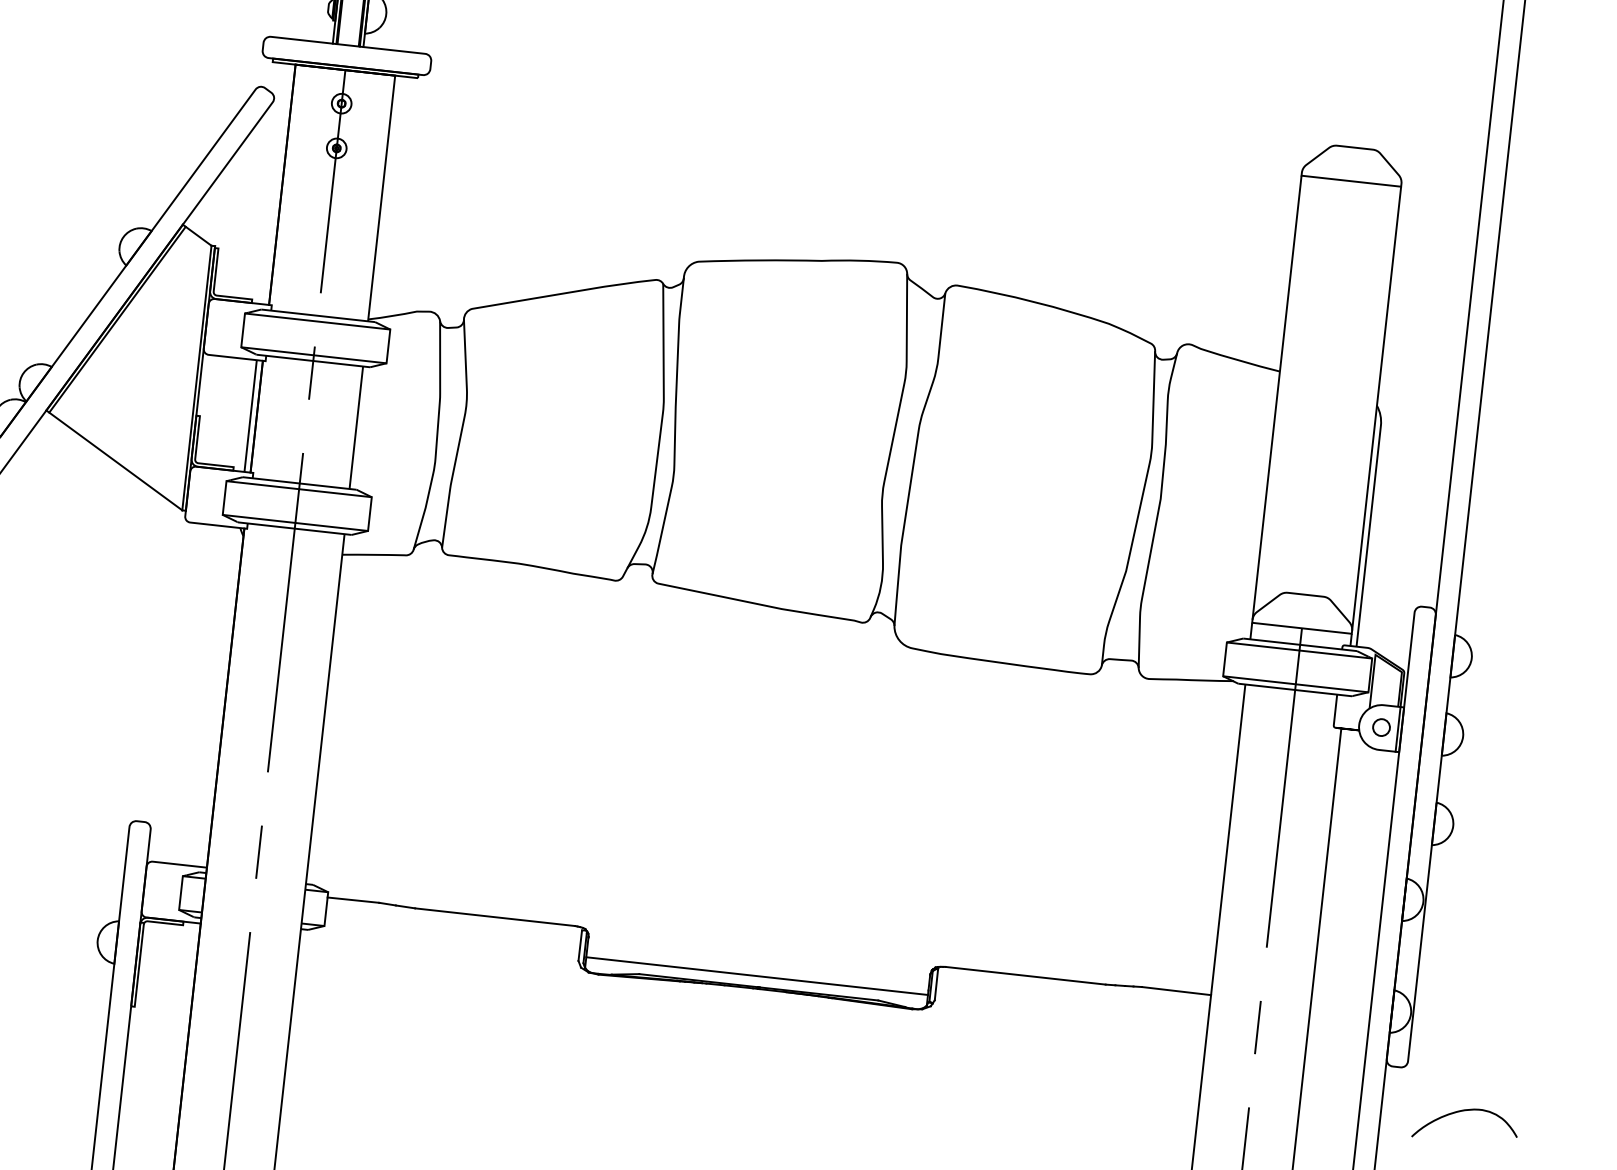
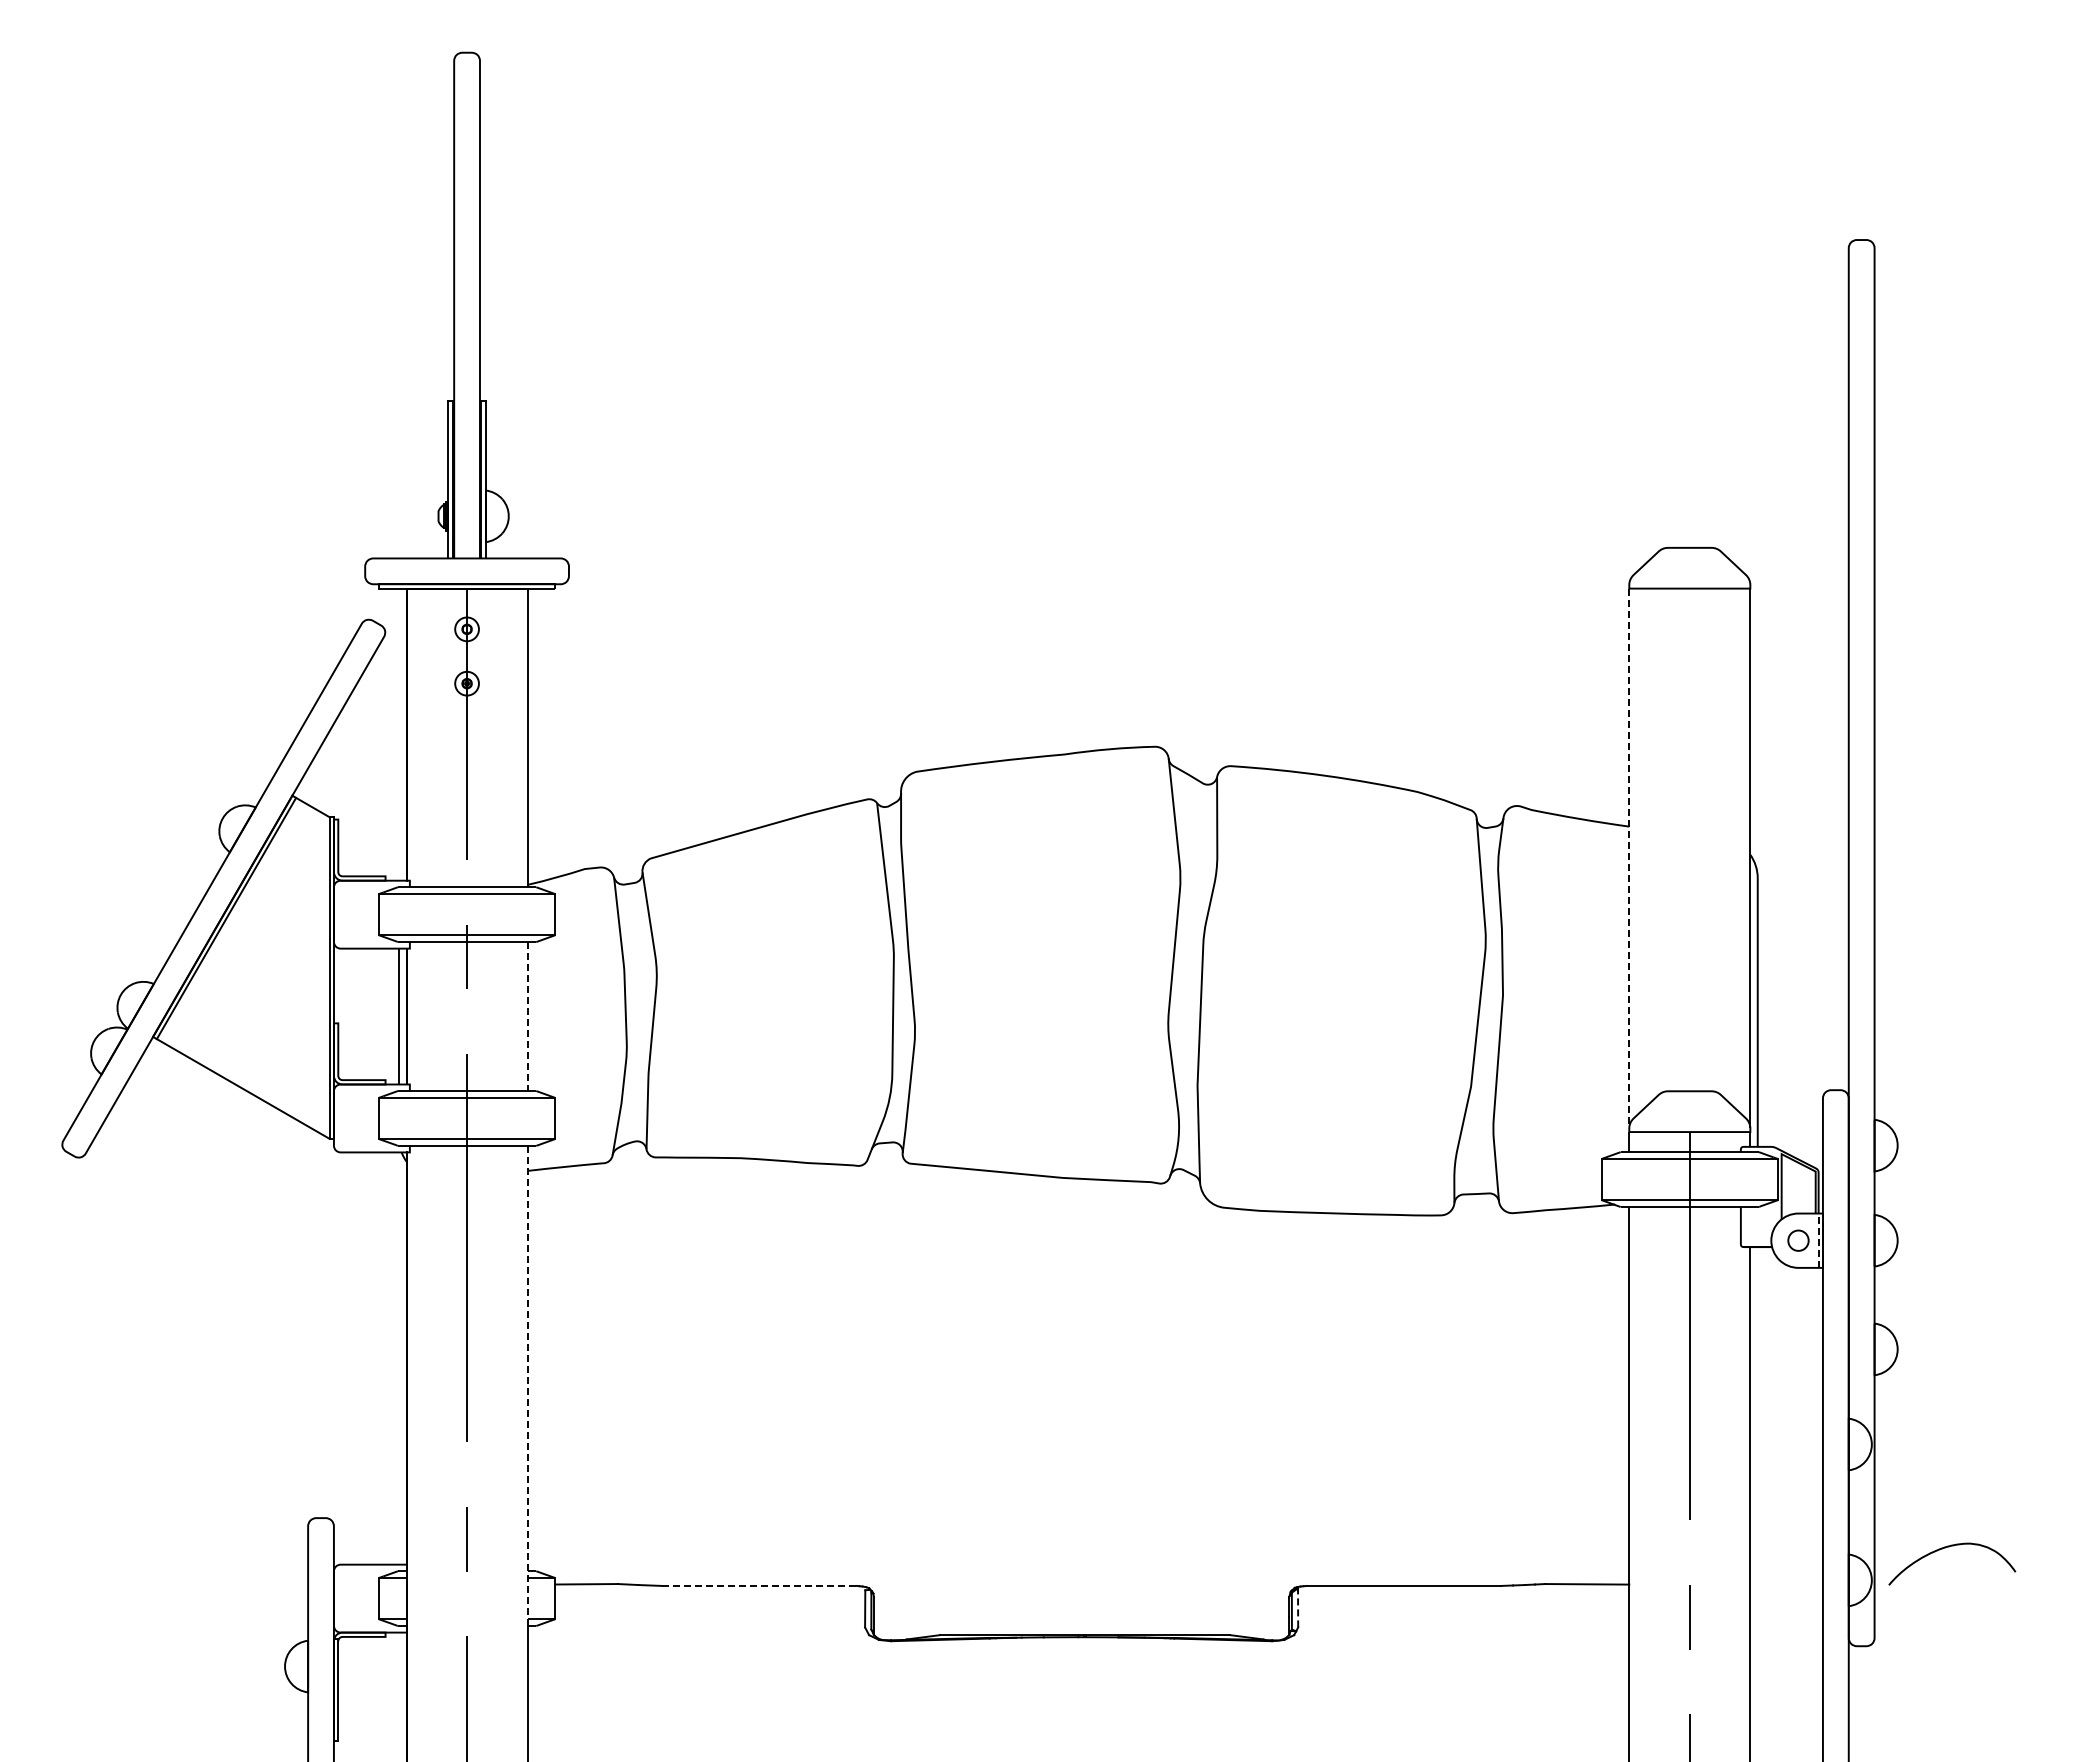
line: (1277, 397) -> (1629, 858), solid -> dashed
line: (356, 427) -> (527, 1016), solid -> dashed
line: (1398, 729) -> (1818, 1240), solid -> dashed
line: (322, 732) -> (527, 1386), solid -> dashed
line: (495, 916) -> (759, 1585), solid -> dashed
line: (757, 975) -> (1081, 1621), removed
line: (936, 984) -> (1298, 1608), solid -> dashed
curve: (1464, 1111) -> (1949, 1547), moved

